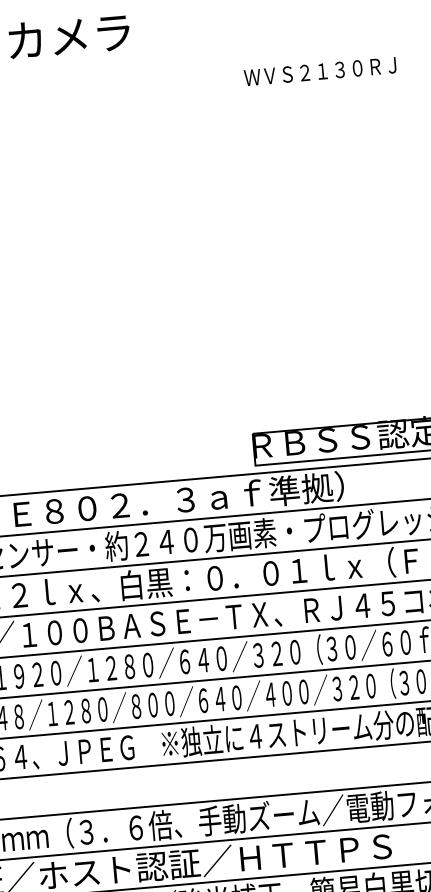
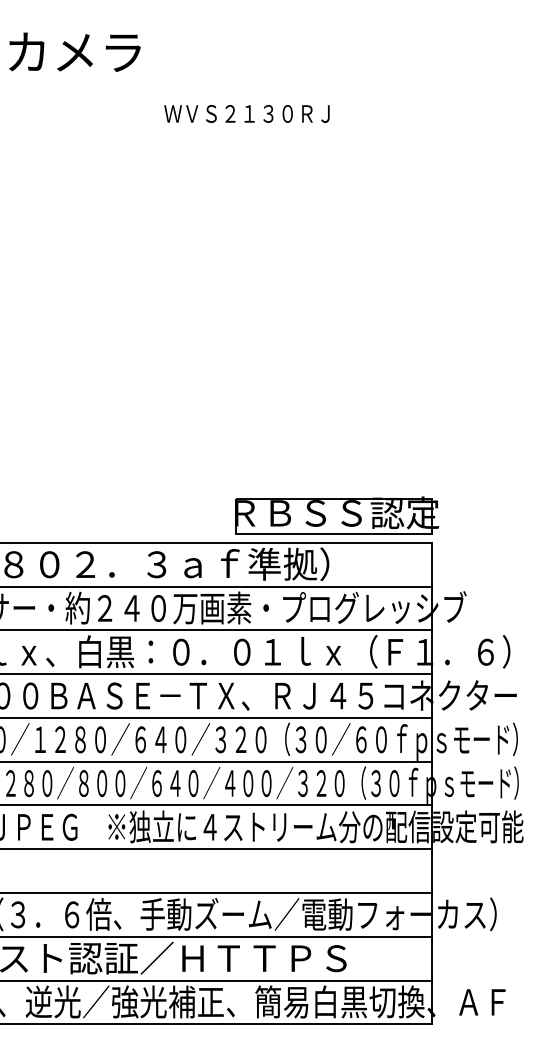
text: (319, 71) -> (246, 113), moved

